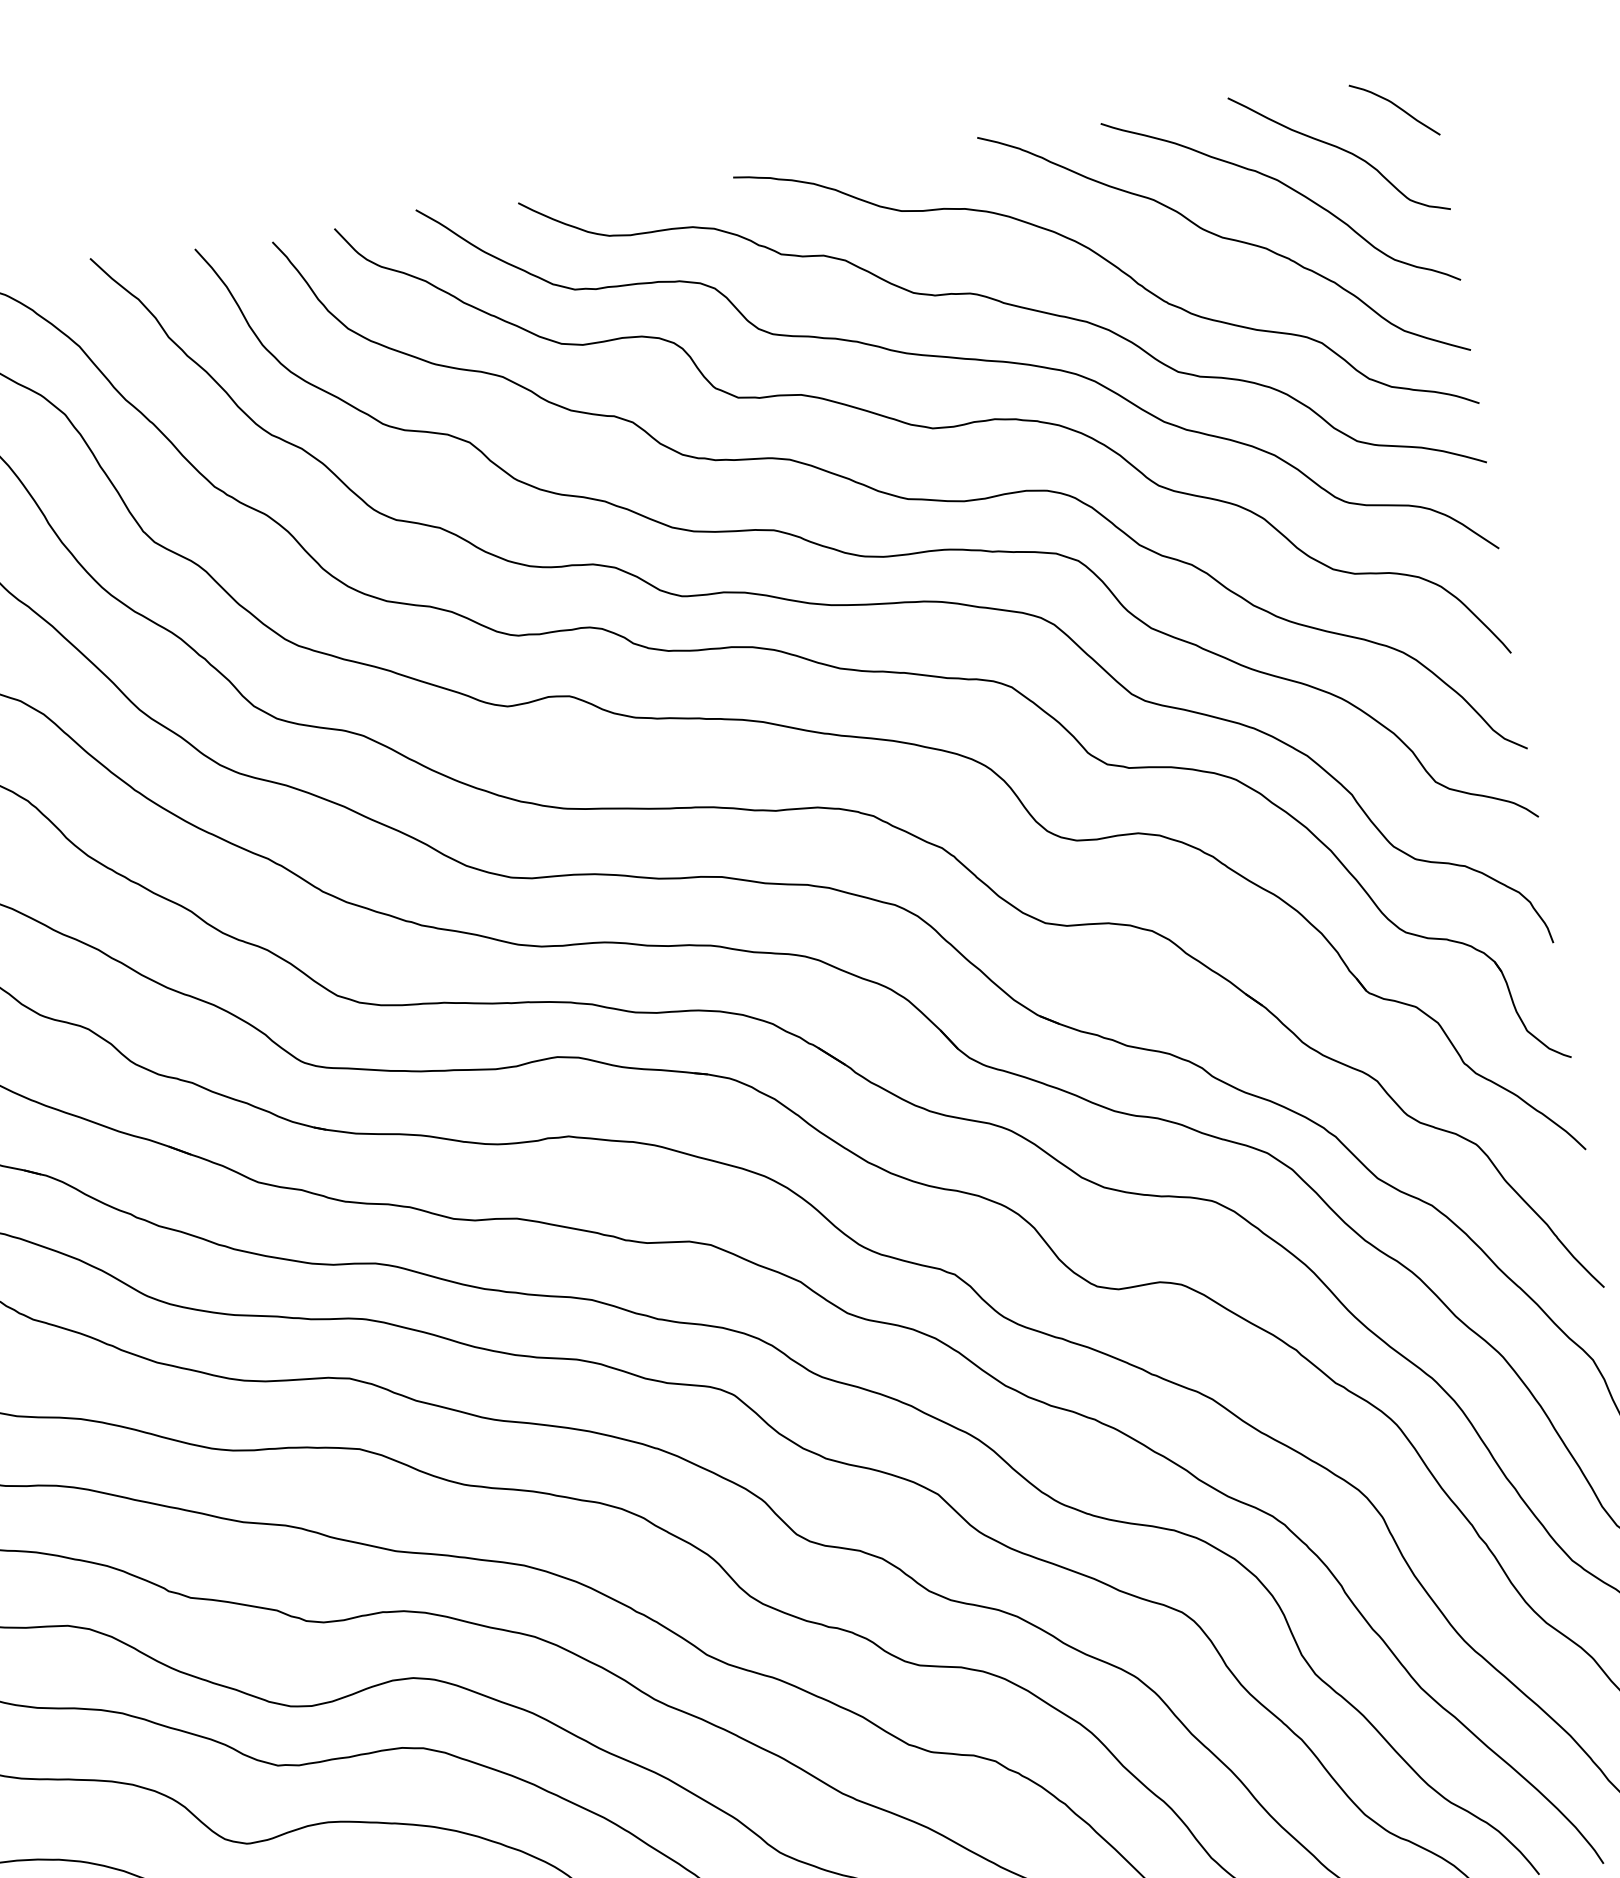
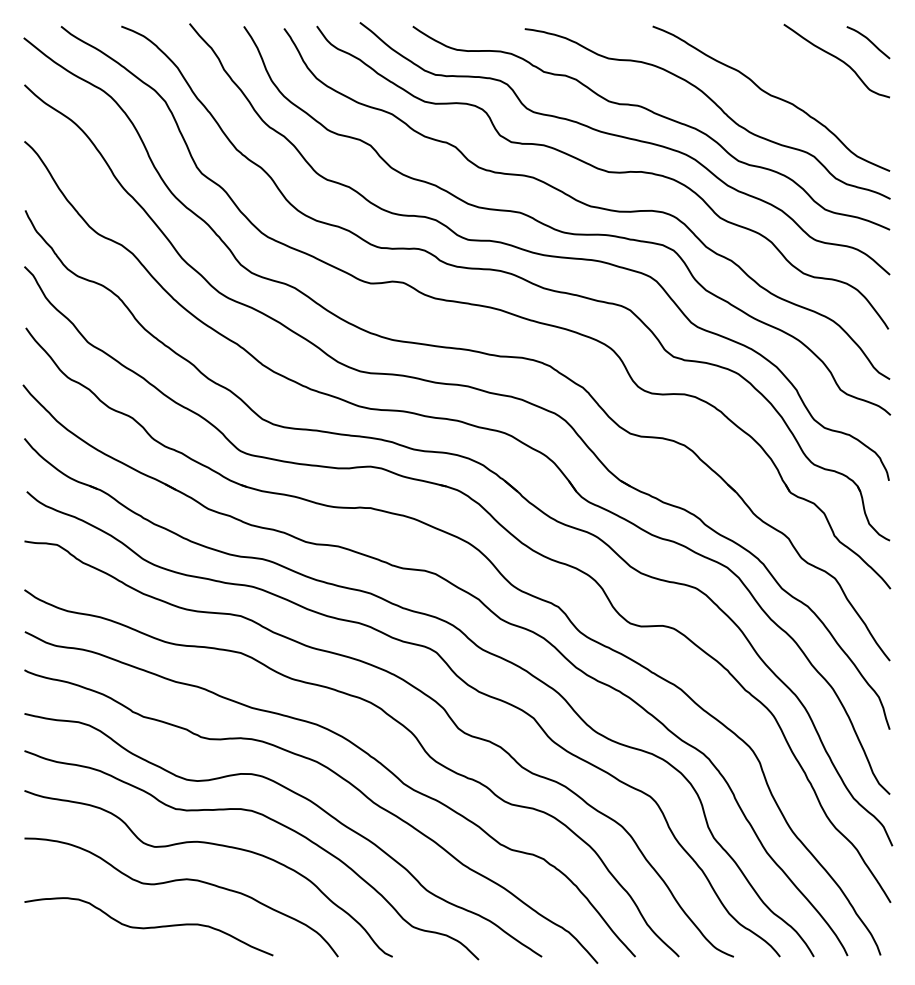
curve: (1288, 189) -> (808, 75), removed

